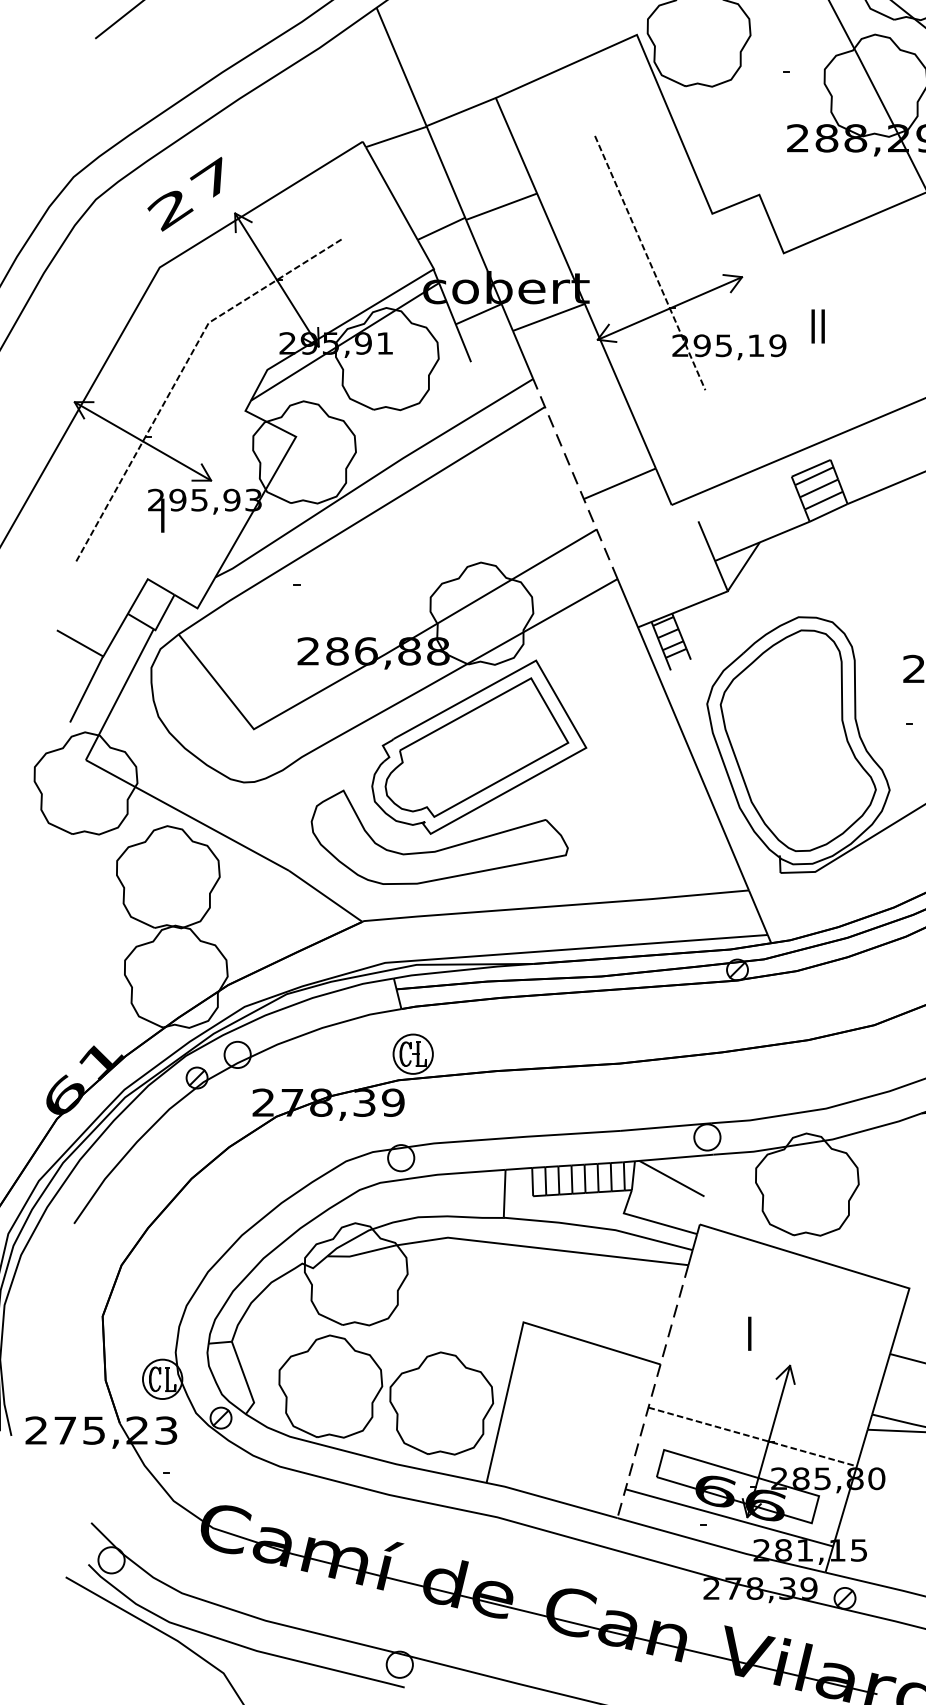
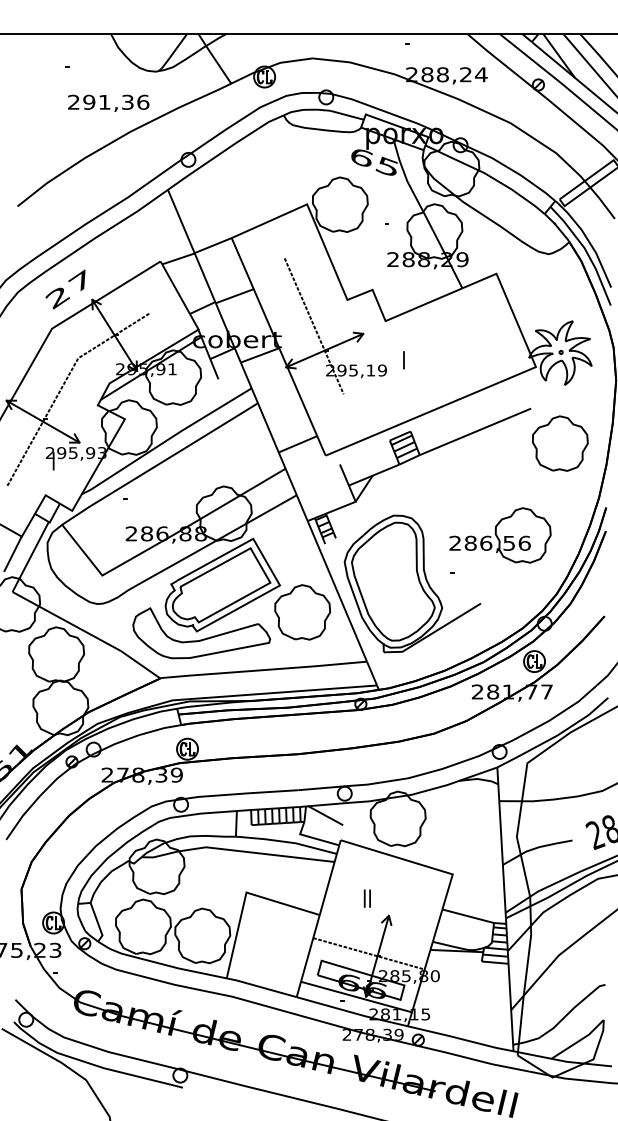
text: (817, 326) -> (403, 360), II -> I
line: (575, 478) -> (274, 441), dashed -> solid
part: (628, 798) -> (302, 612), added
text: (748, 1333) -> (366, 898), I -> II
line: (652, 1393) -> (315, 930), dashed -> solid

